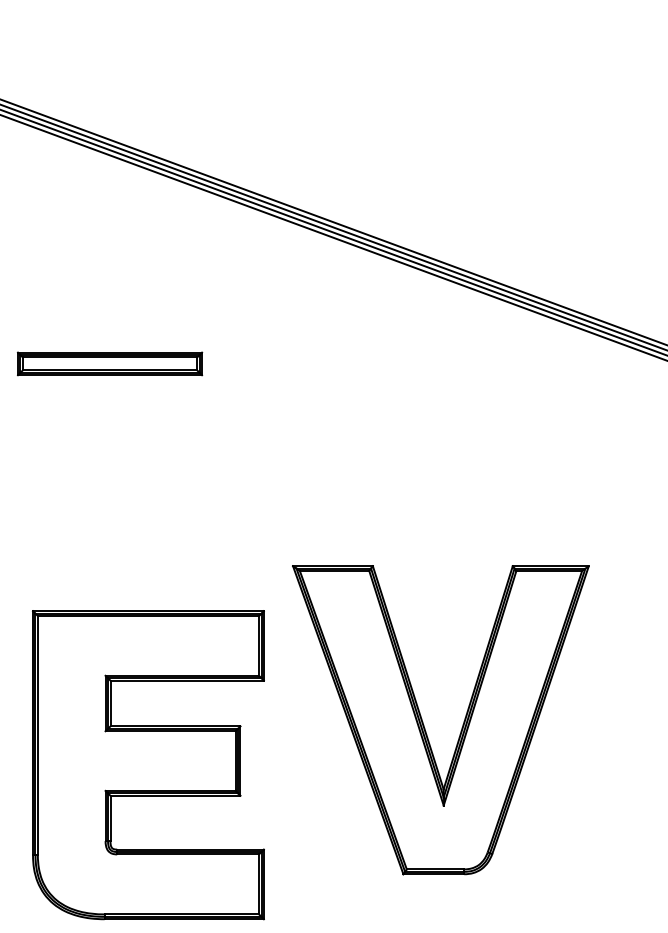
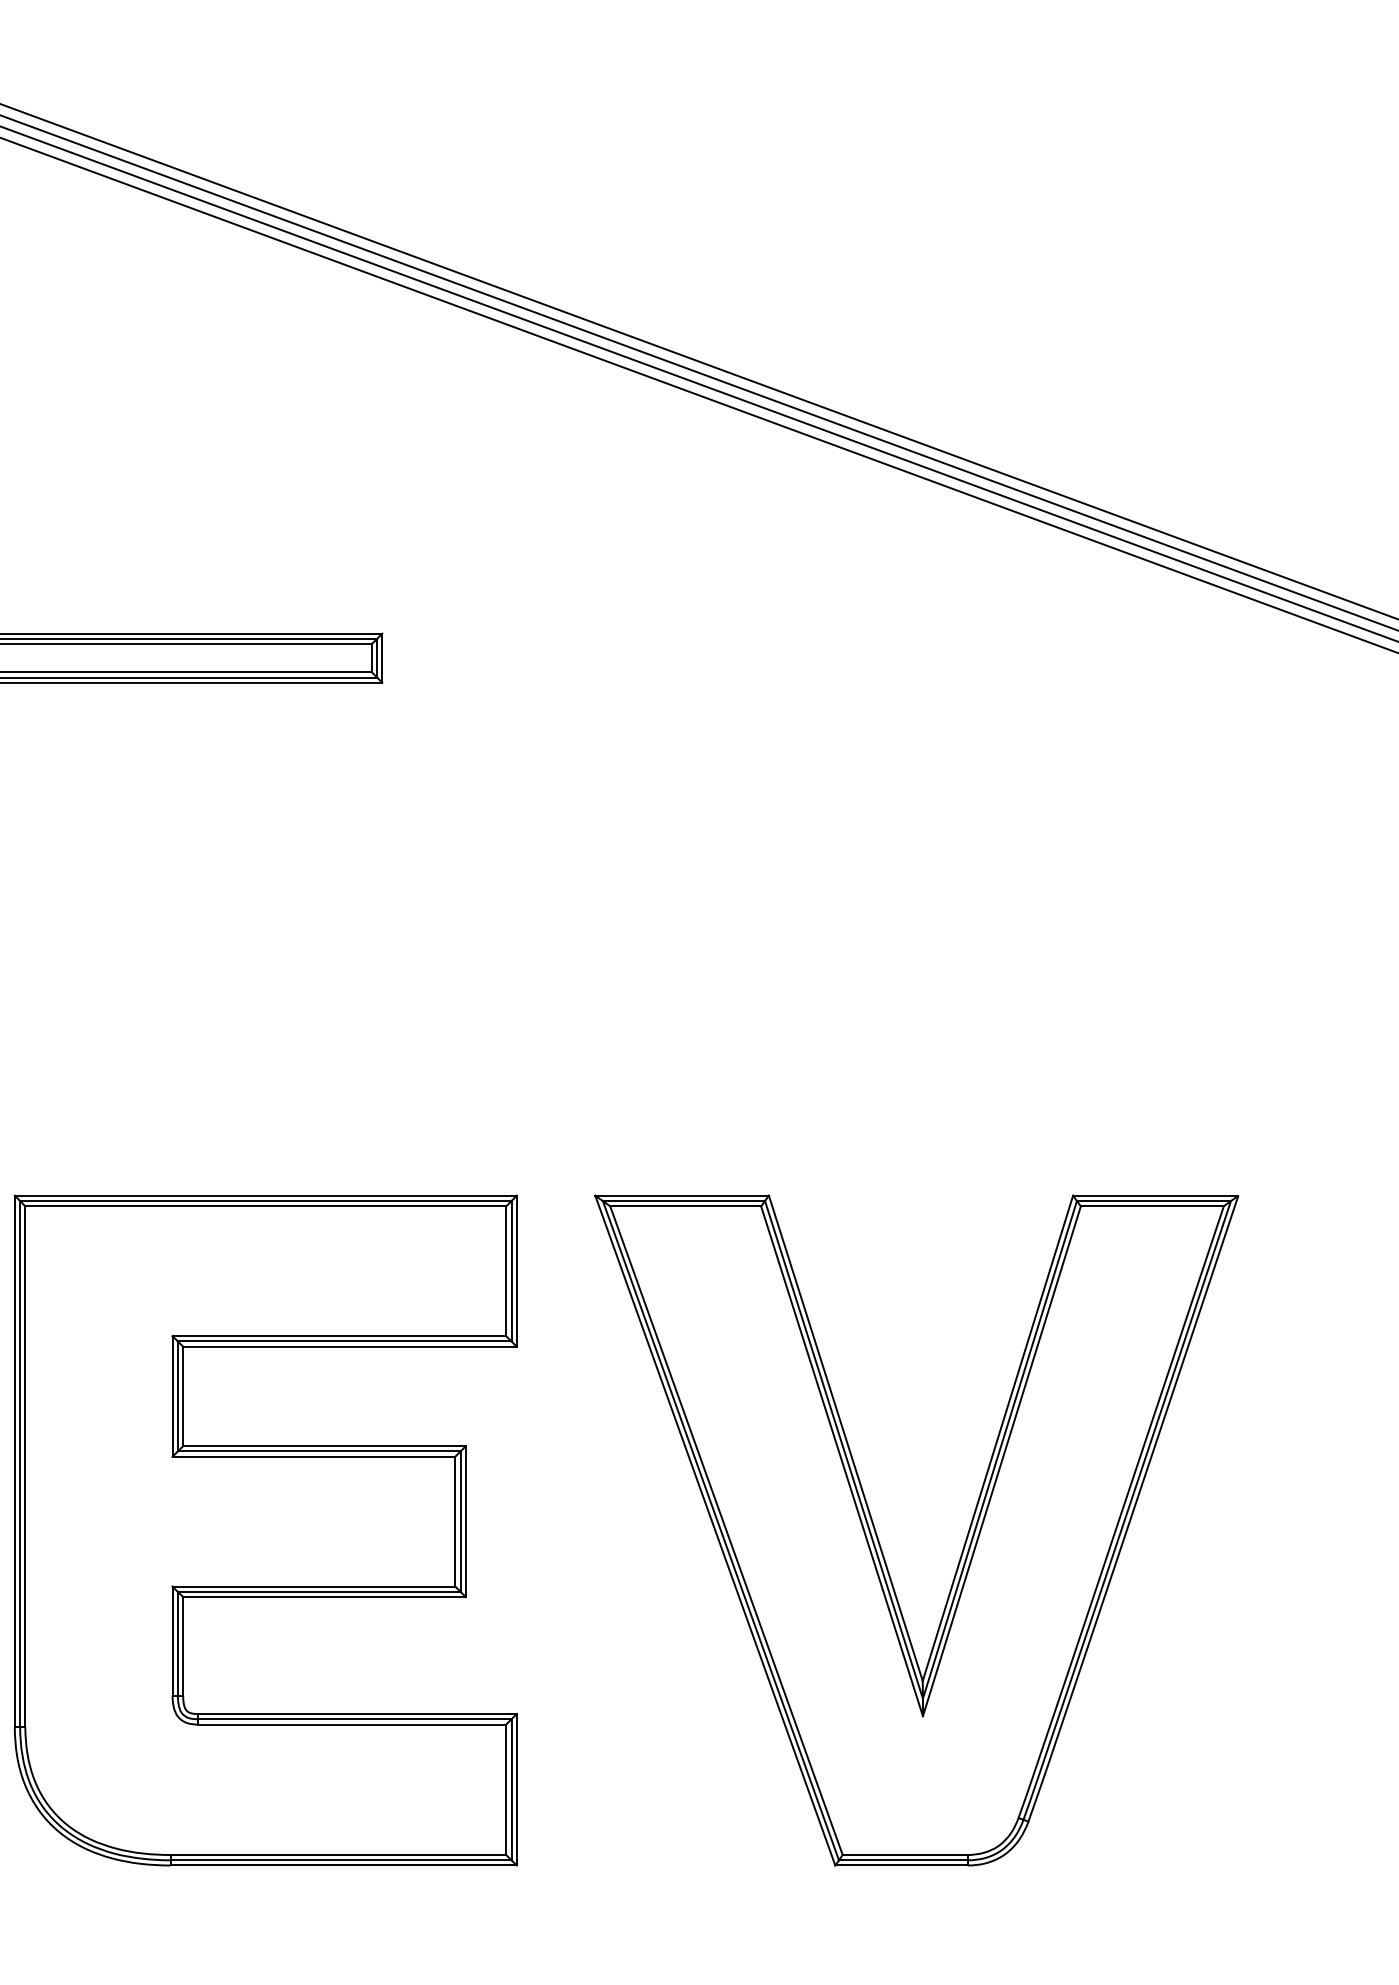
part: (424, 725) -> (881, 1542), moved

